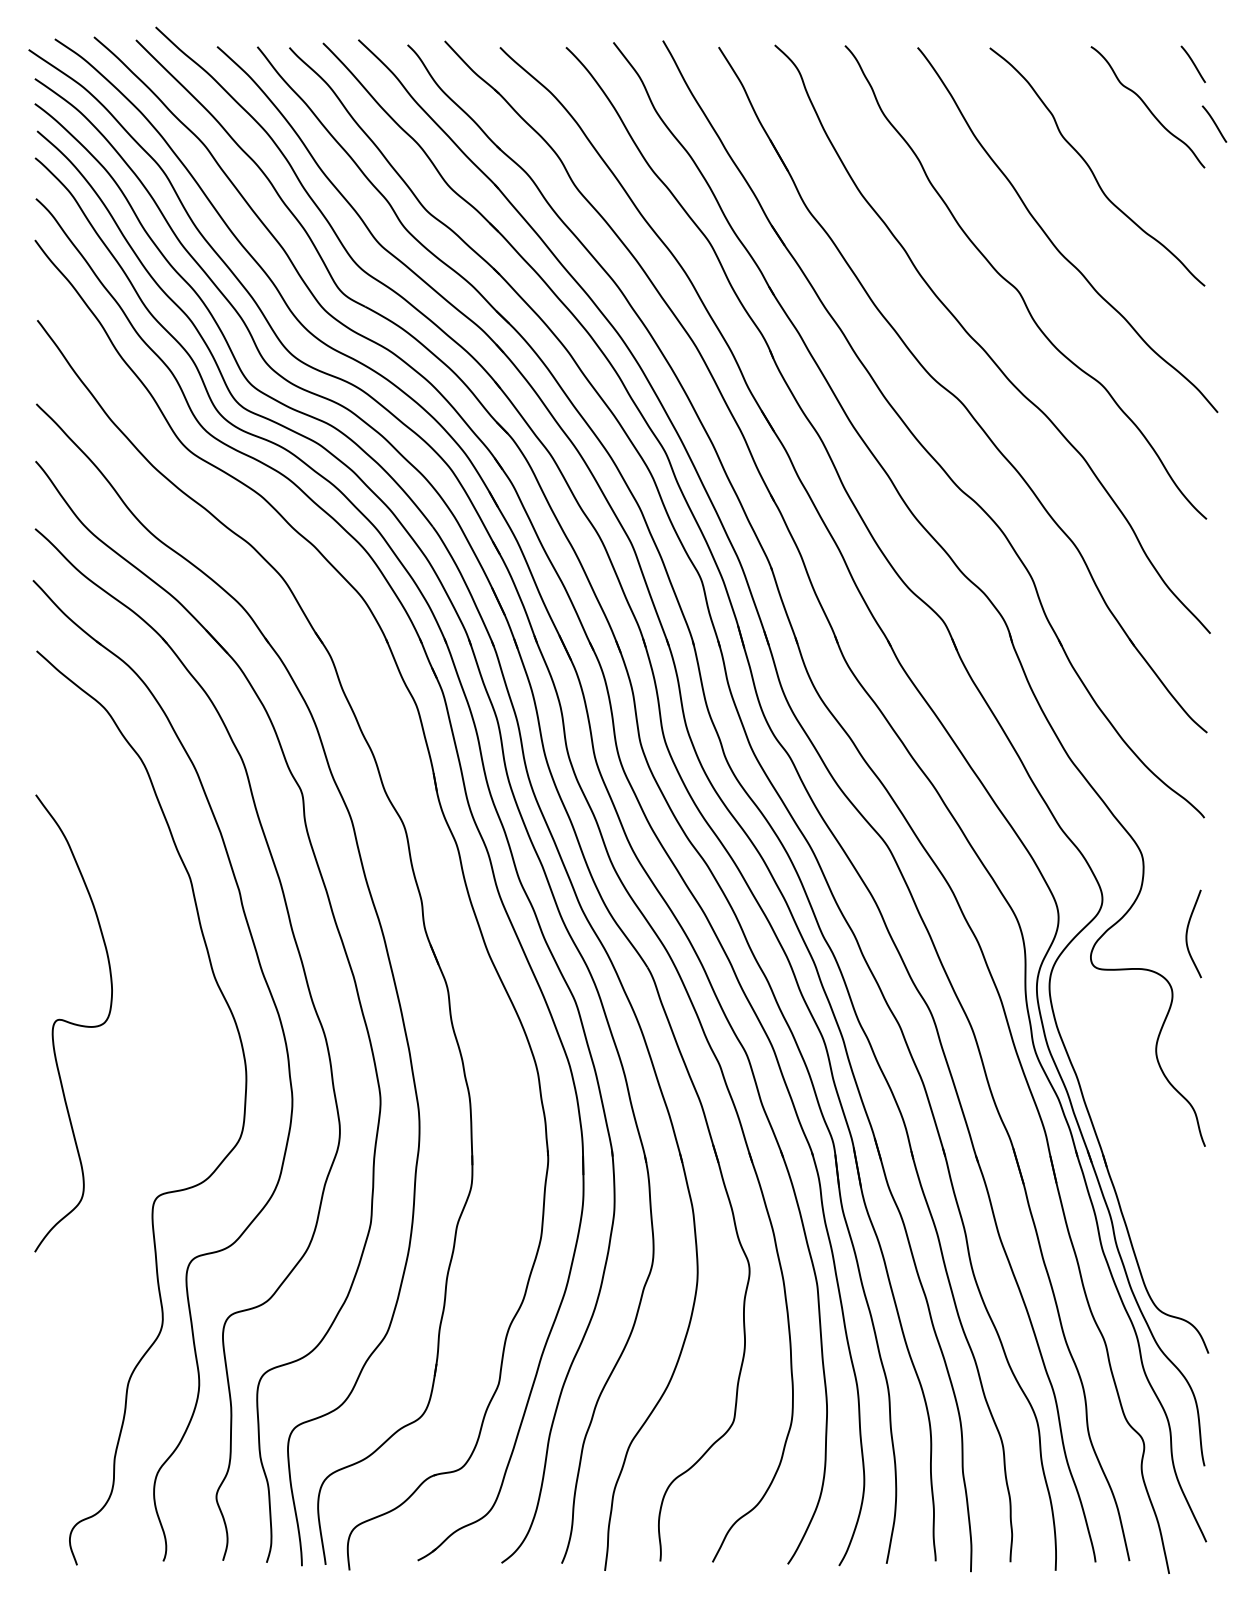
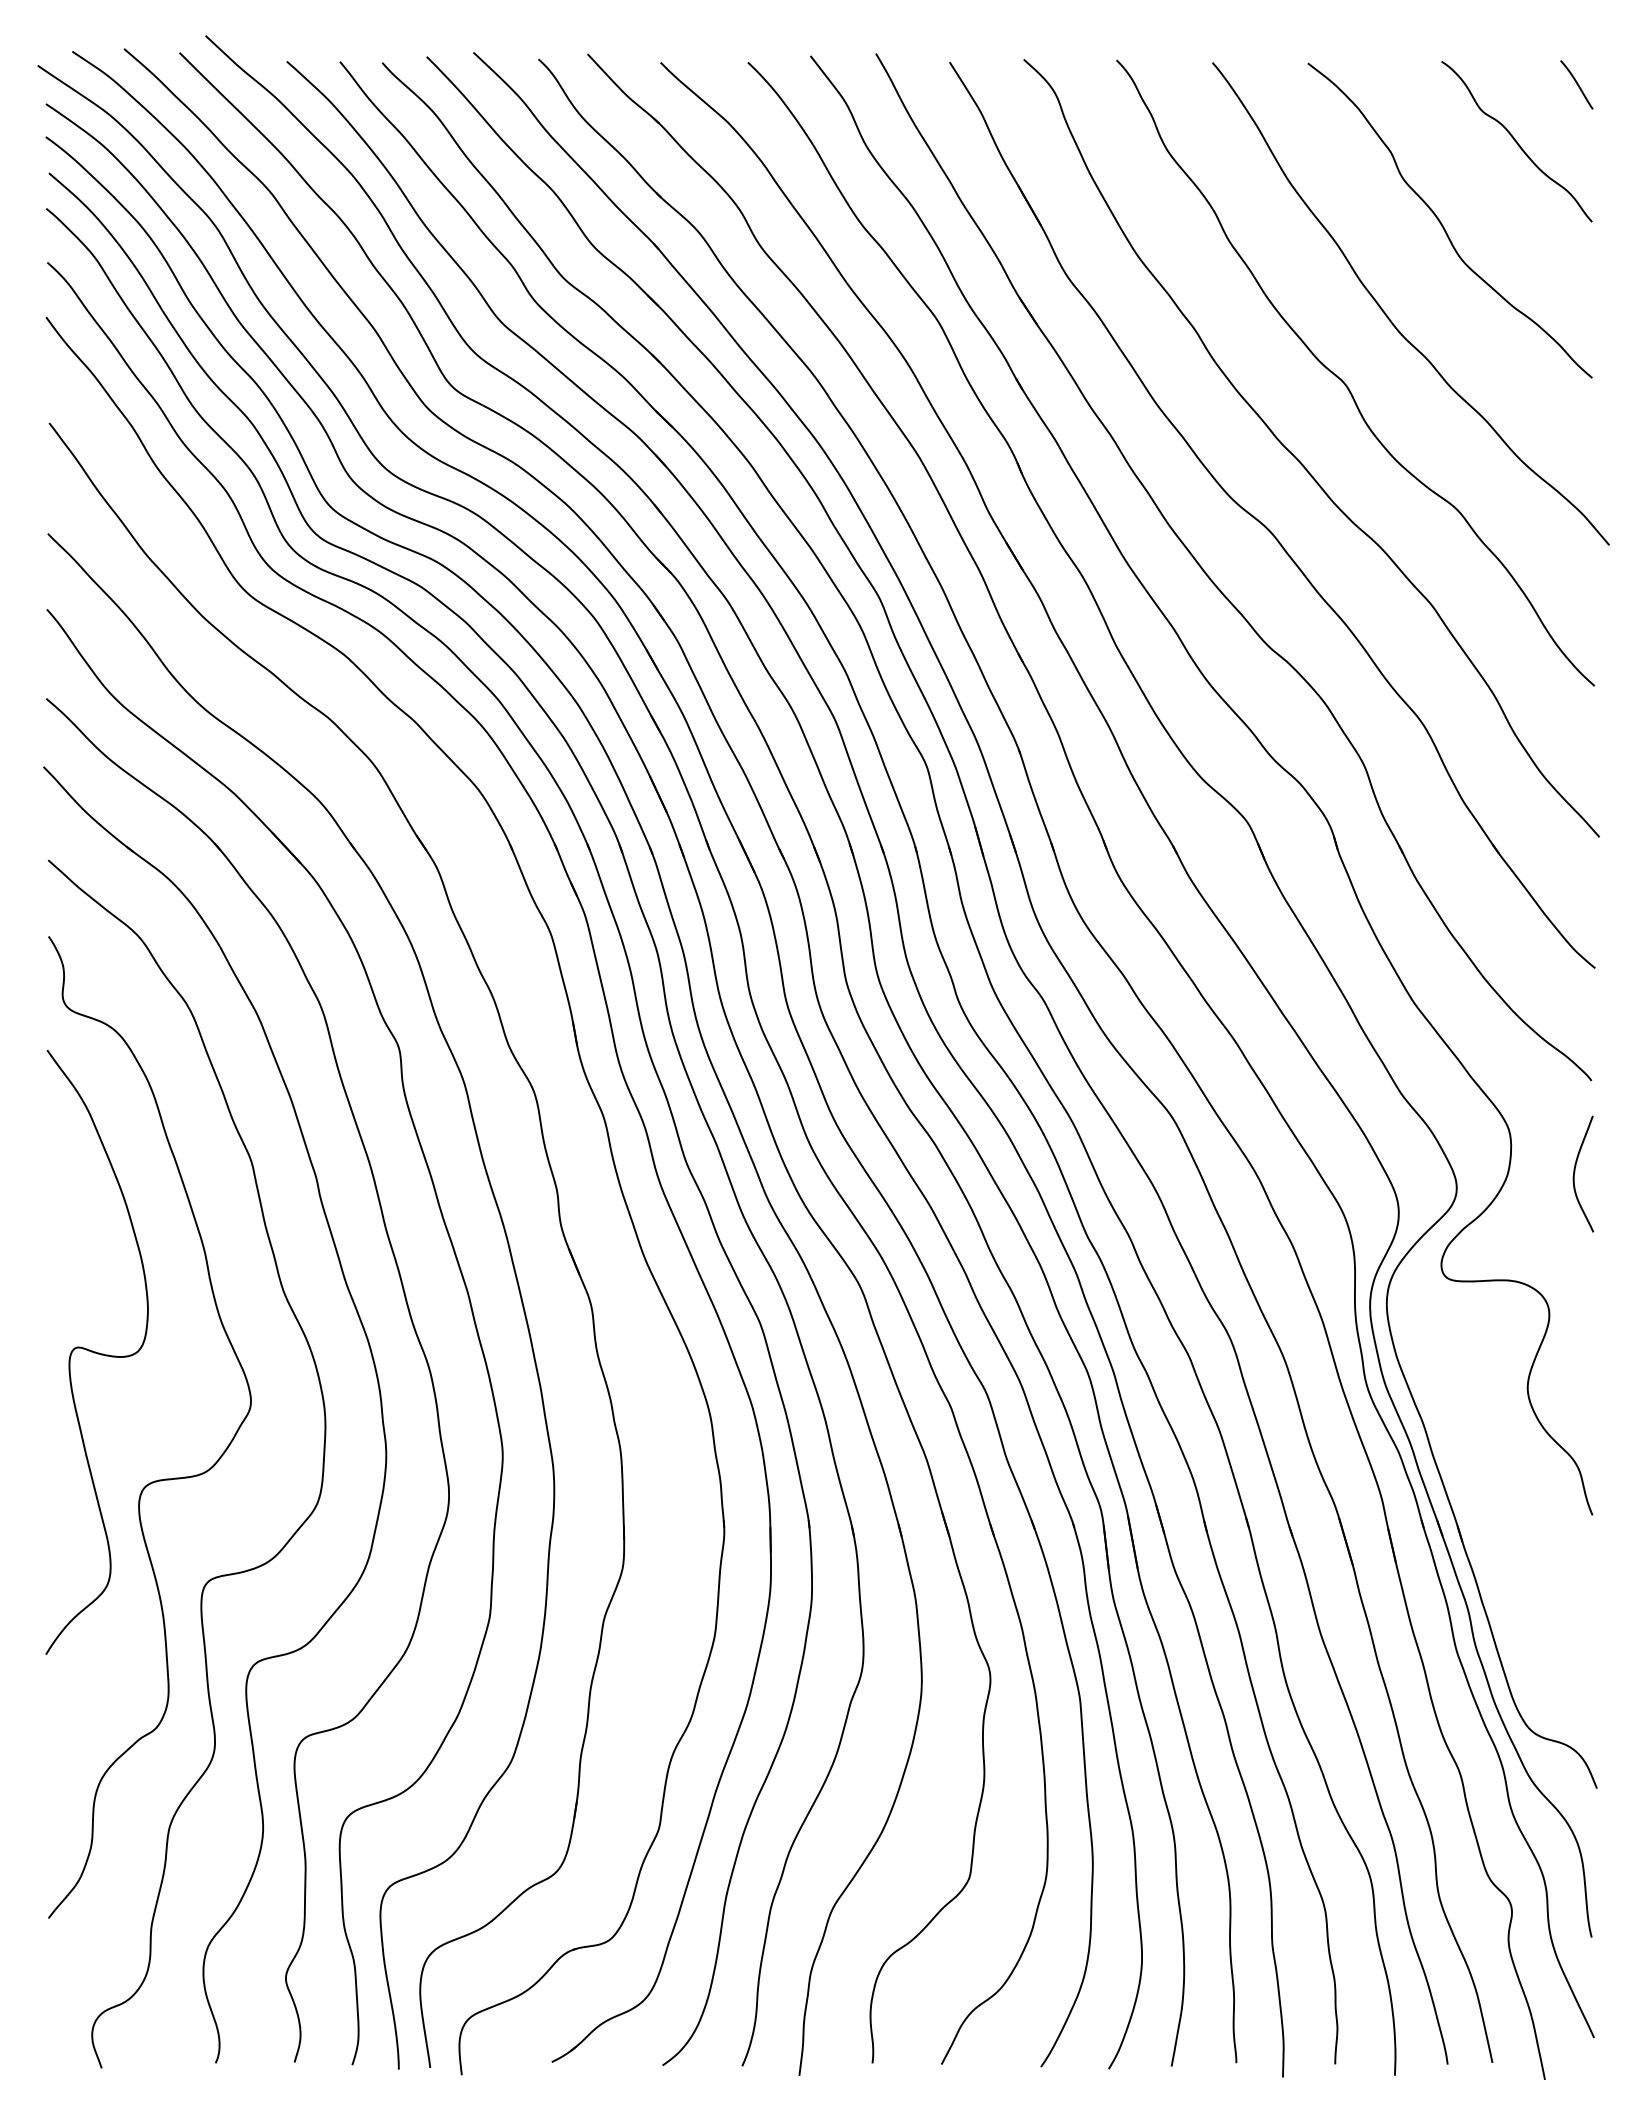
curve: (1214, 123) -> (1604, 163), removed
curve: (1187, 932) -> (1575, 1172), moved
curve: (120, 1119) -> (158, 1479), added

